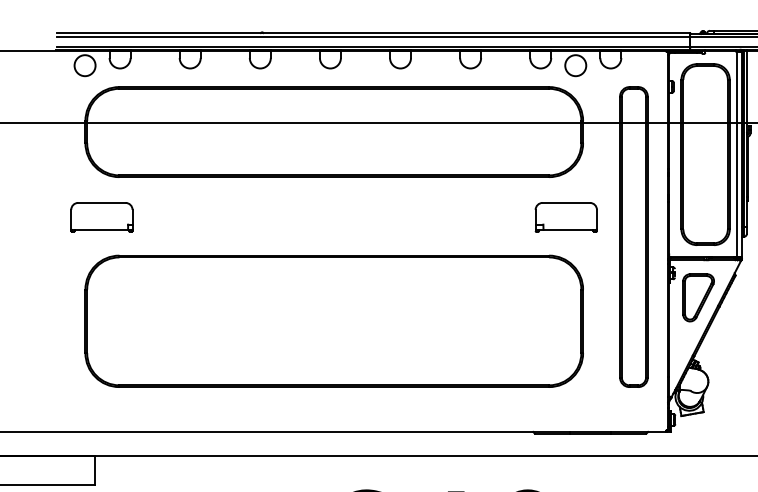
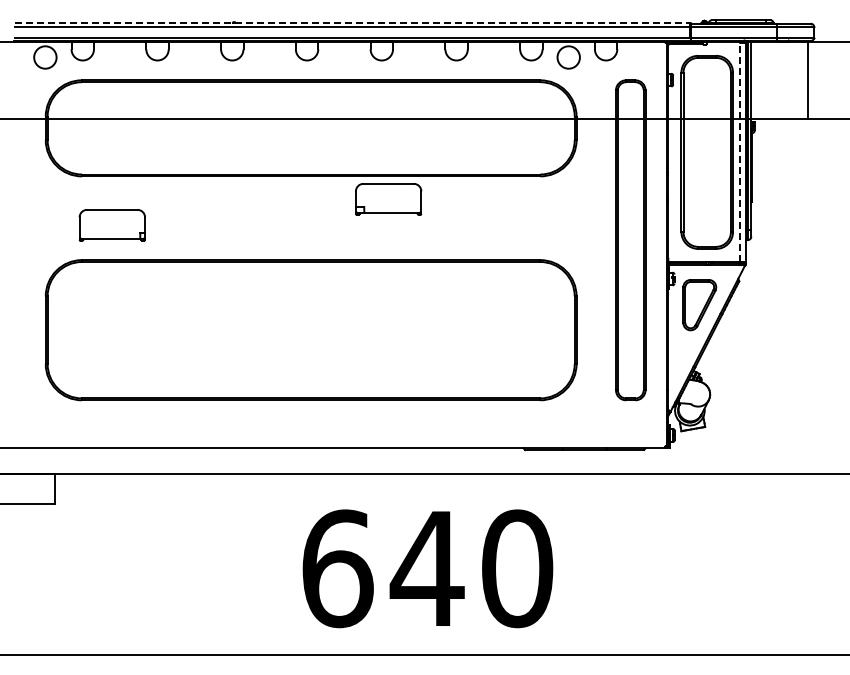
line: (373, 32) -> (352, 22), solid -> dashed
line: (736, 154) -> (740, 152), solid -> dashed
part: (101, 217) -> (111, 225), moved
part: (566, 217) -> (388, 199), moved

